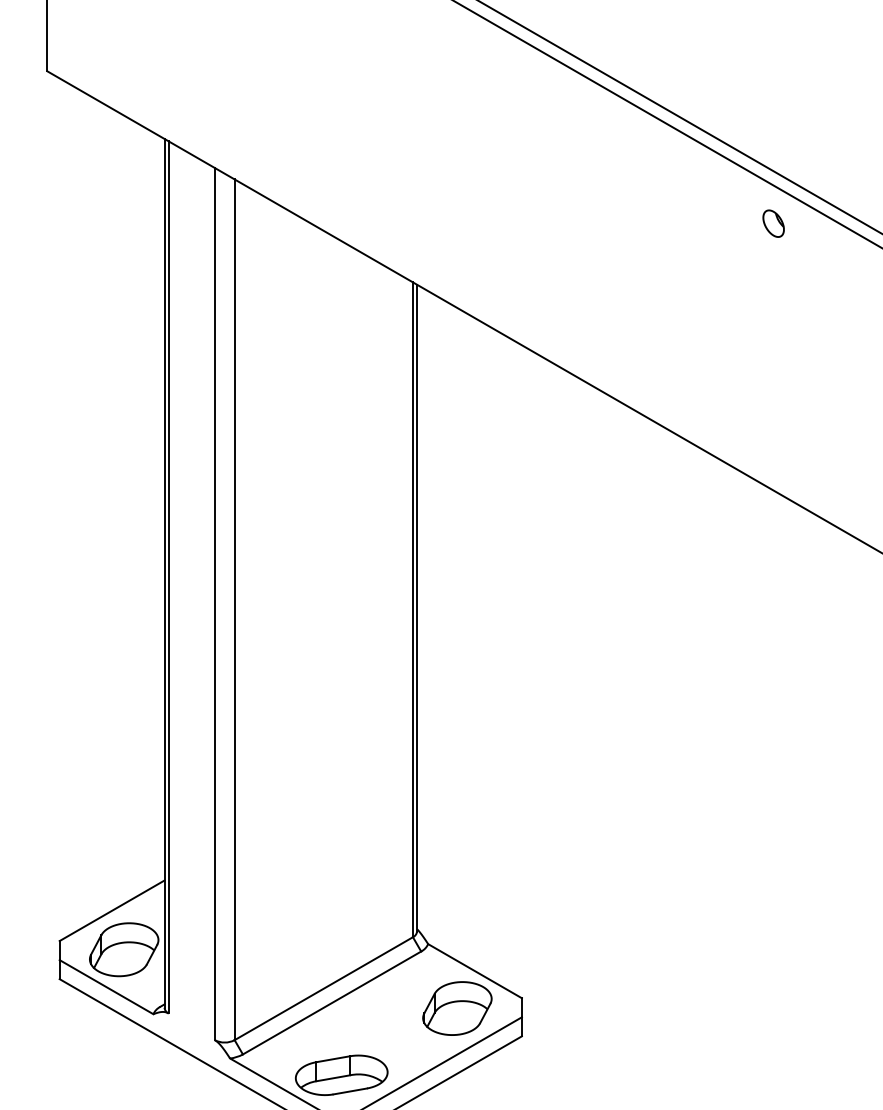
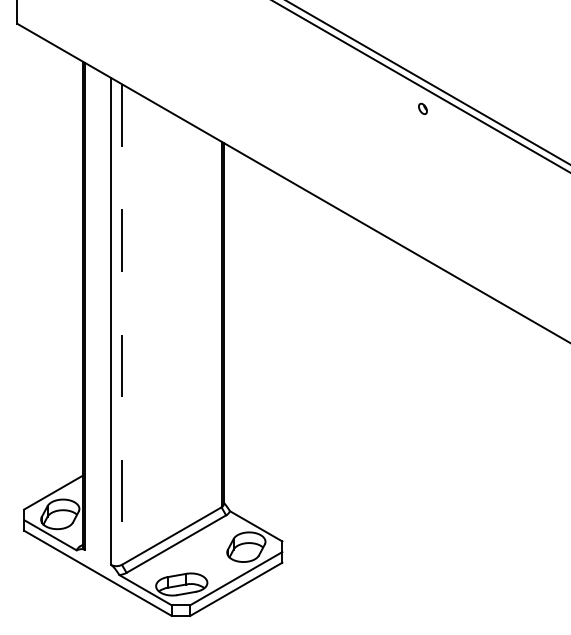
part: (772, 222) -> (422, 108), size x0.7
line: (233, 611) -> (121, 325), solid -> dashed

